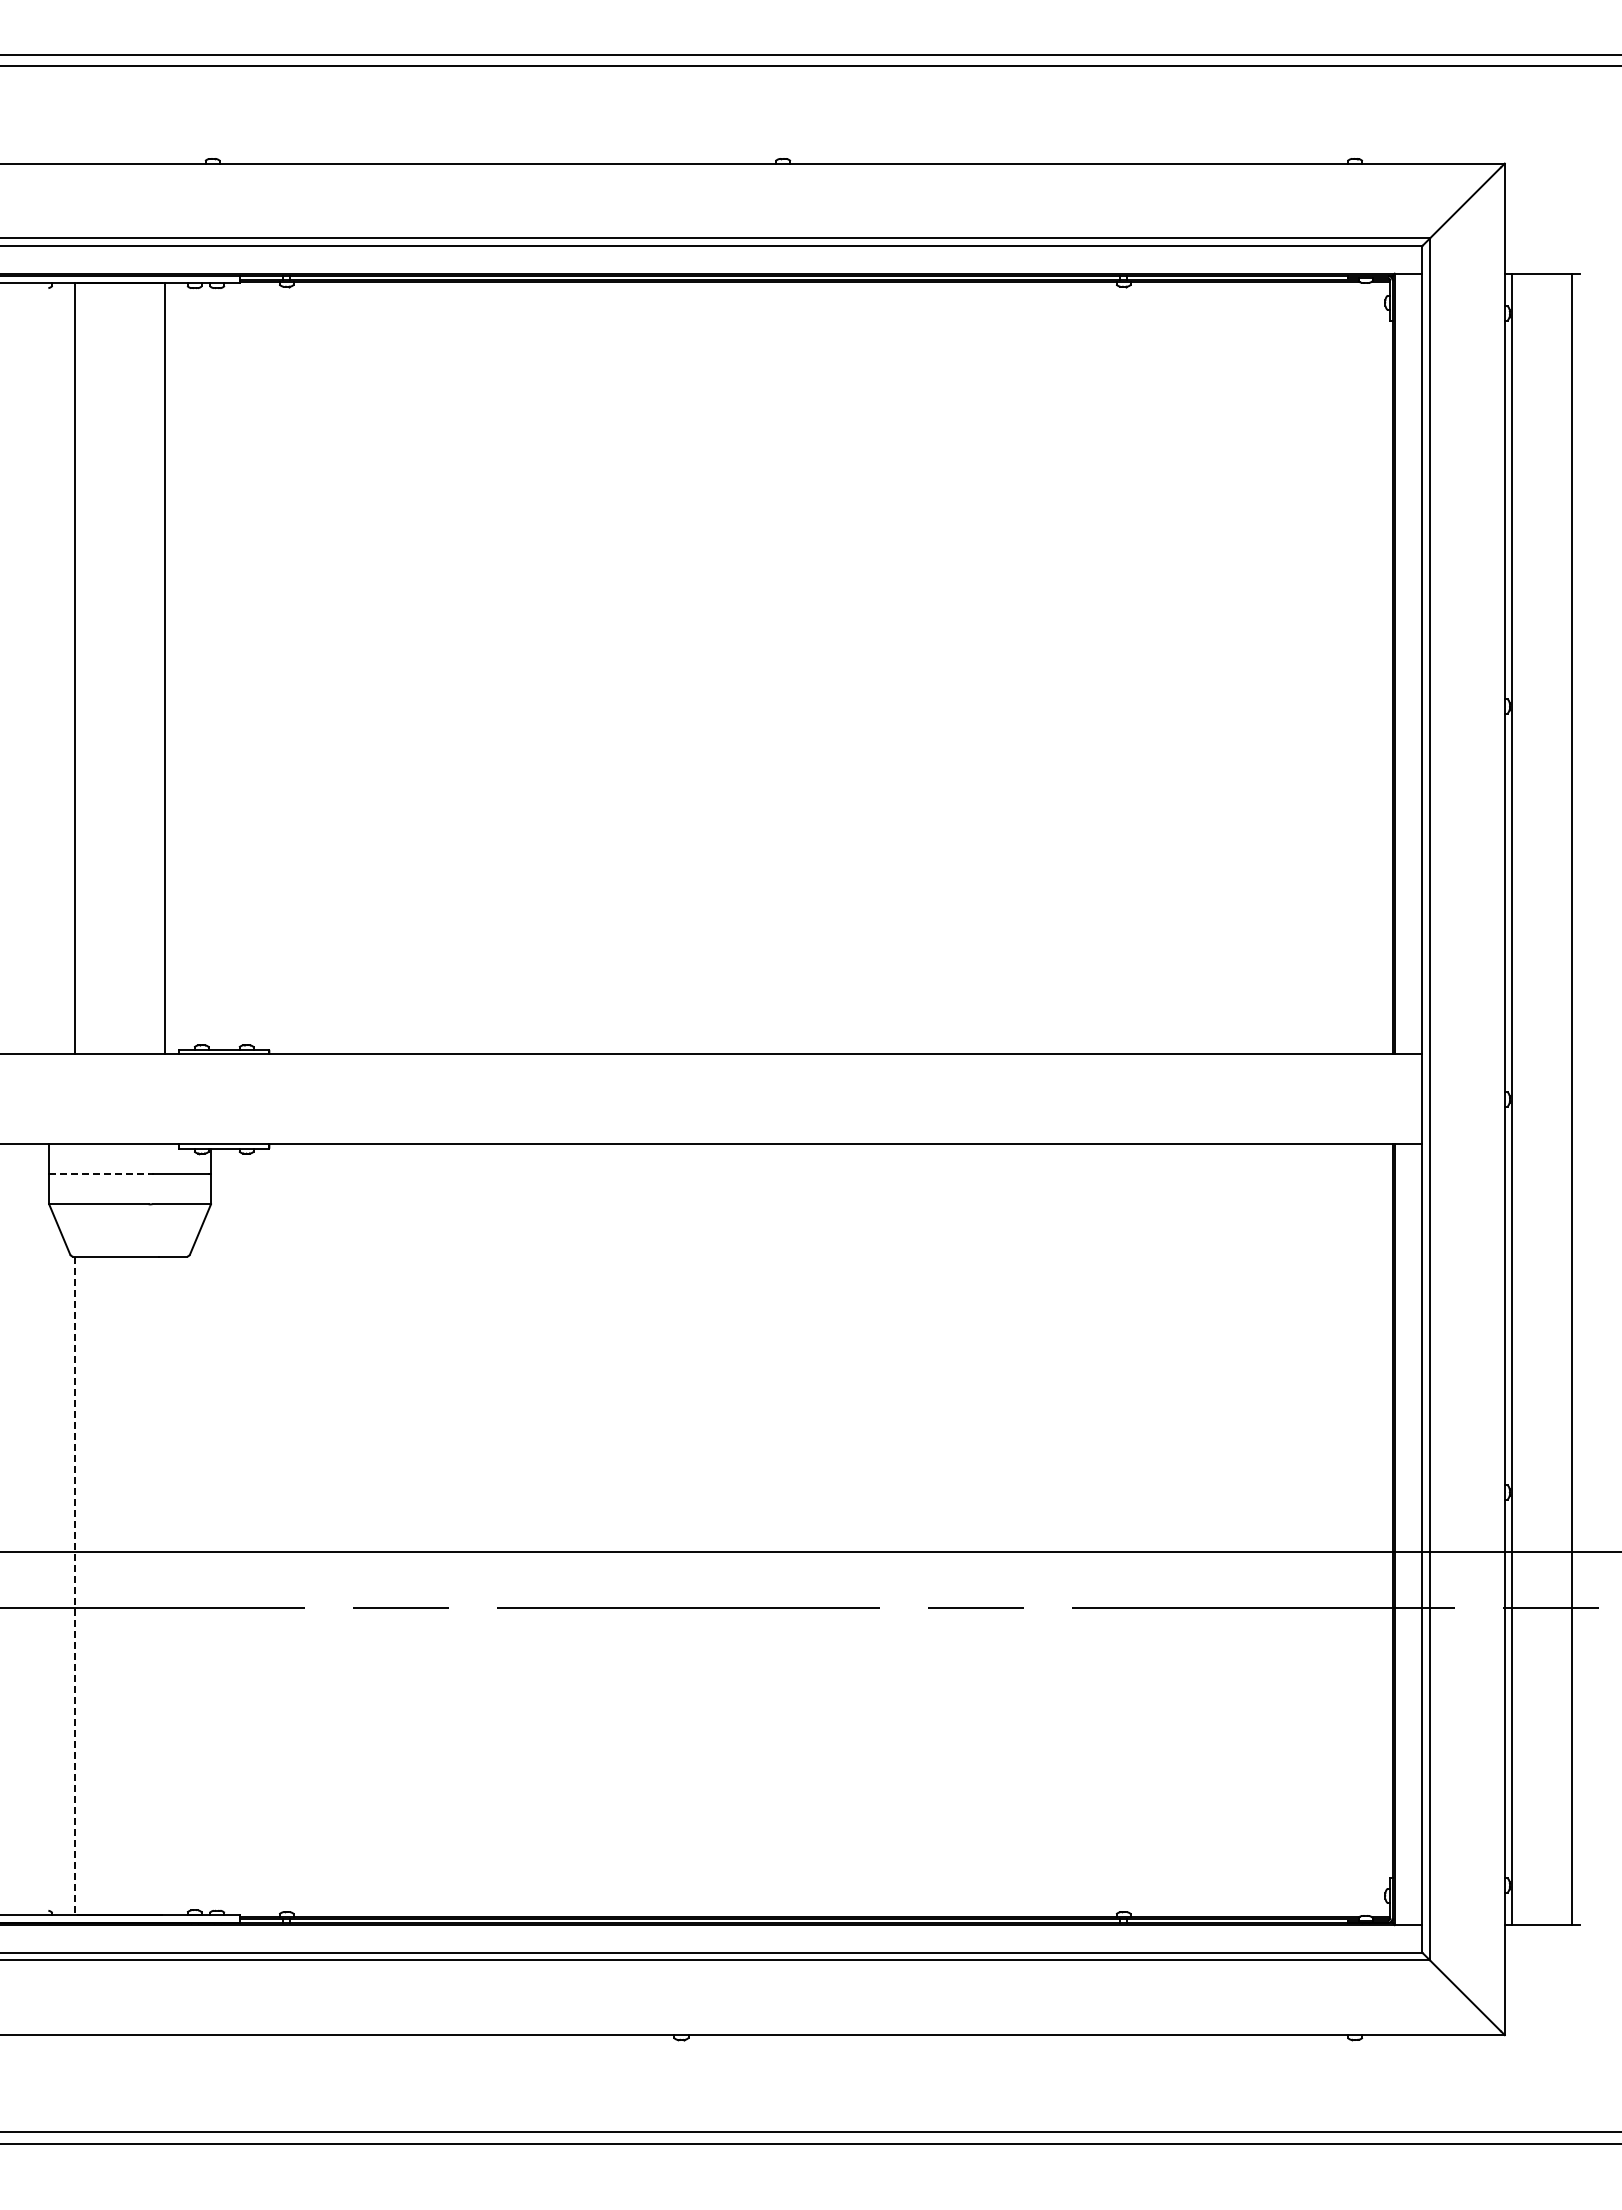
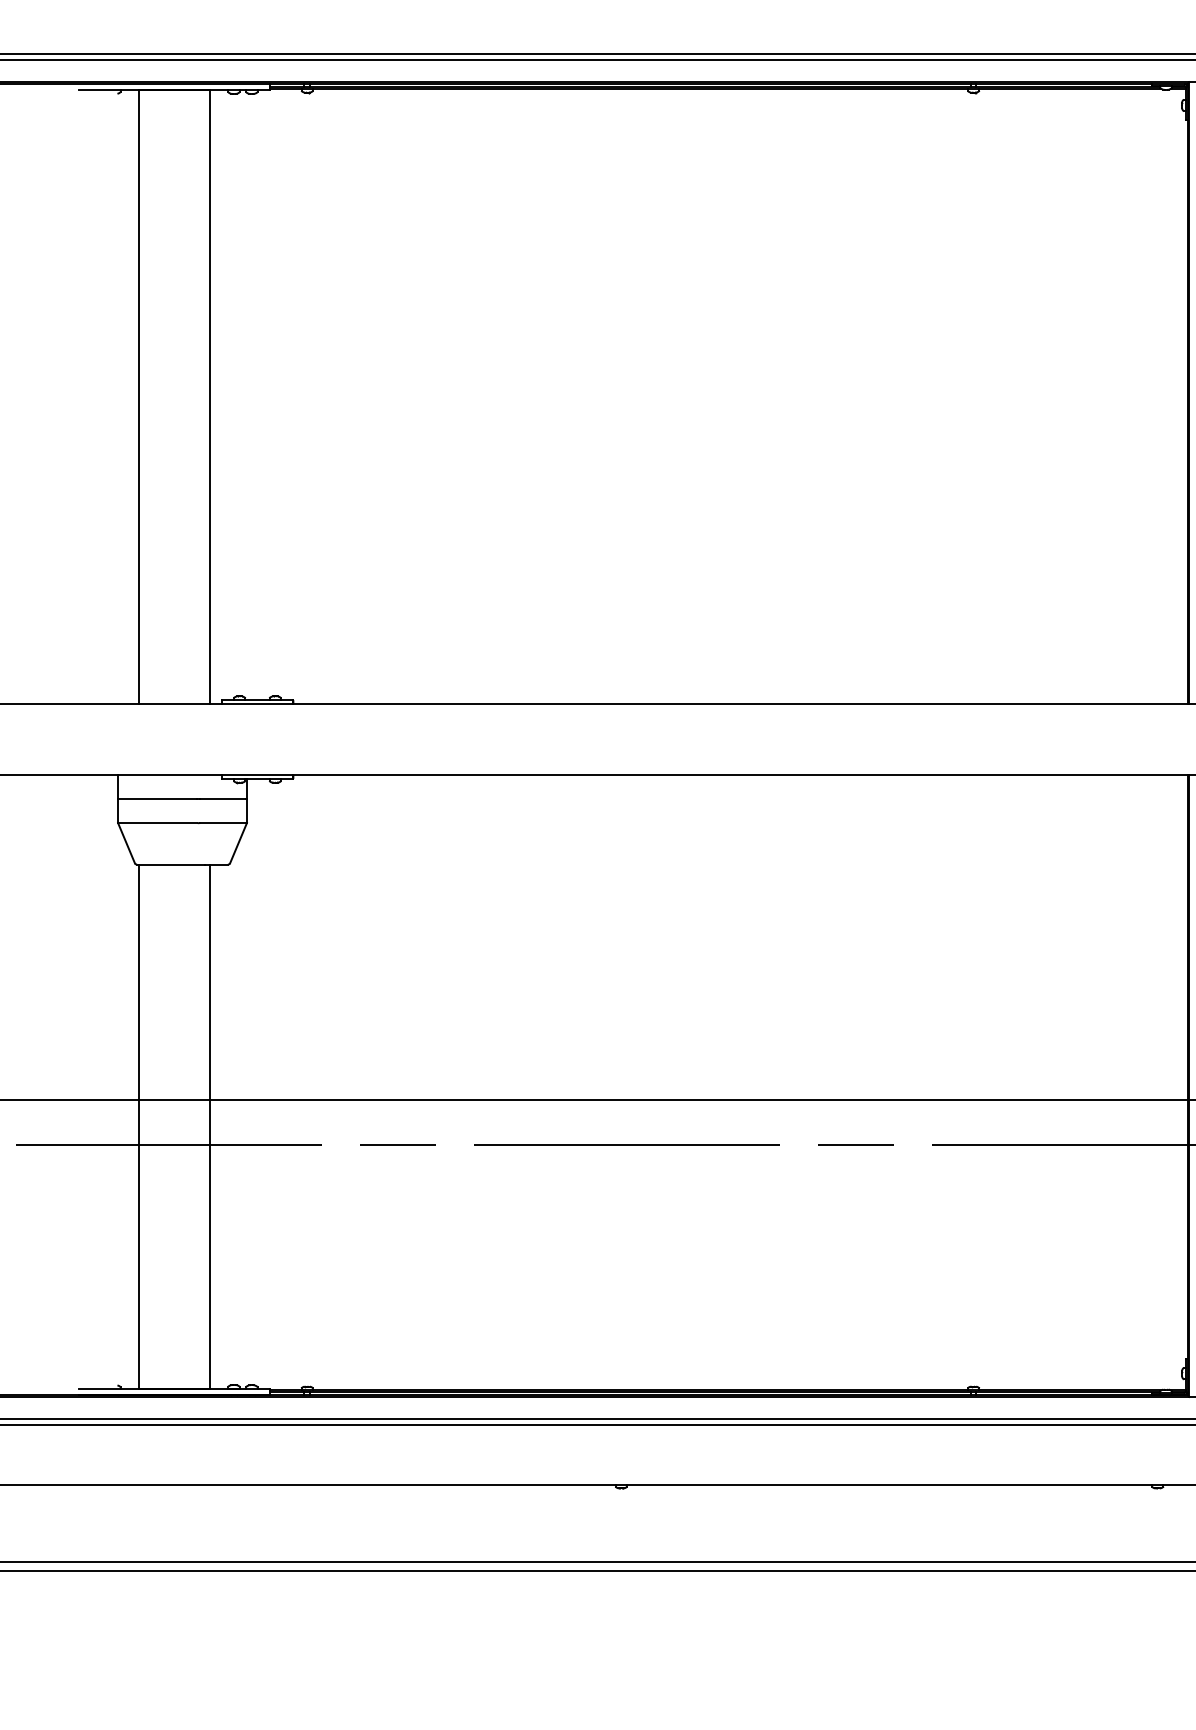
line: (99, 1174) -> (158, 799), dashed -> solid
line: (164, 1585) -> (209, 1126), added
line: (74, 1586) -> (138, 1127), dashed -> solid

